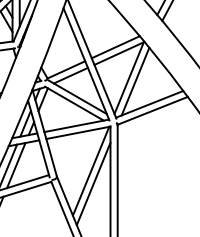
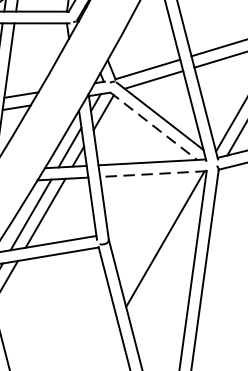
line: (74, 103) -> (153, 125), solid -> dashed
line: (78, 132) -> (153, 173), solid -> dashed
line: (93, 183) -> (166, 259), removed

